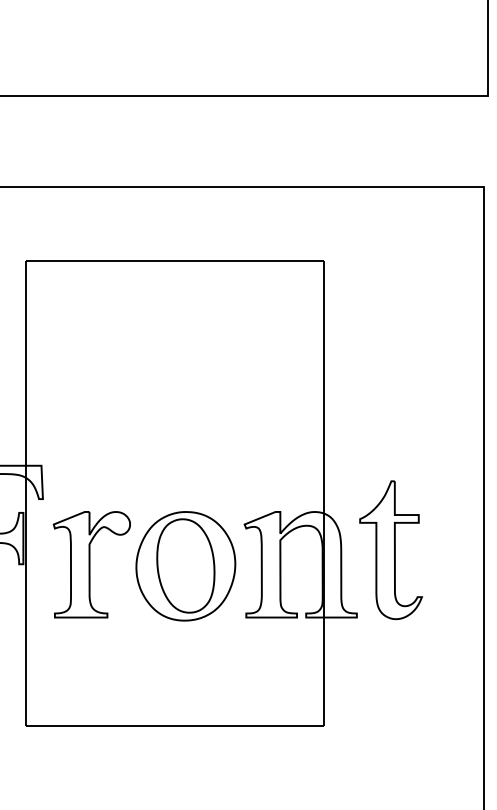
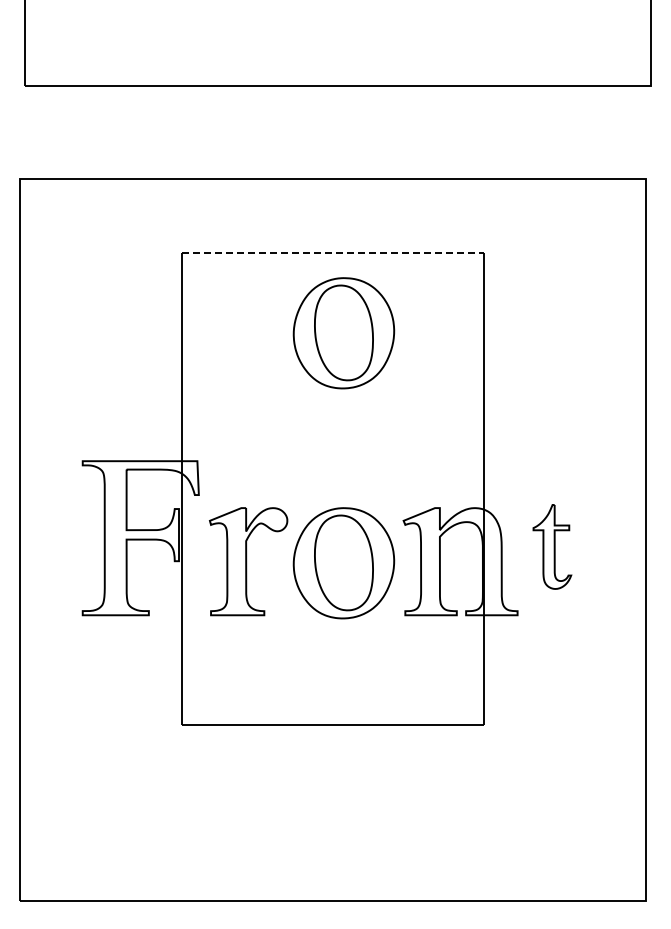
line: (175, 261) -> (333, 253), solid -> dashed
part: (185, 339) -> (343, 333), added
part: (391, 549) -> (552, 546), size x0.6

